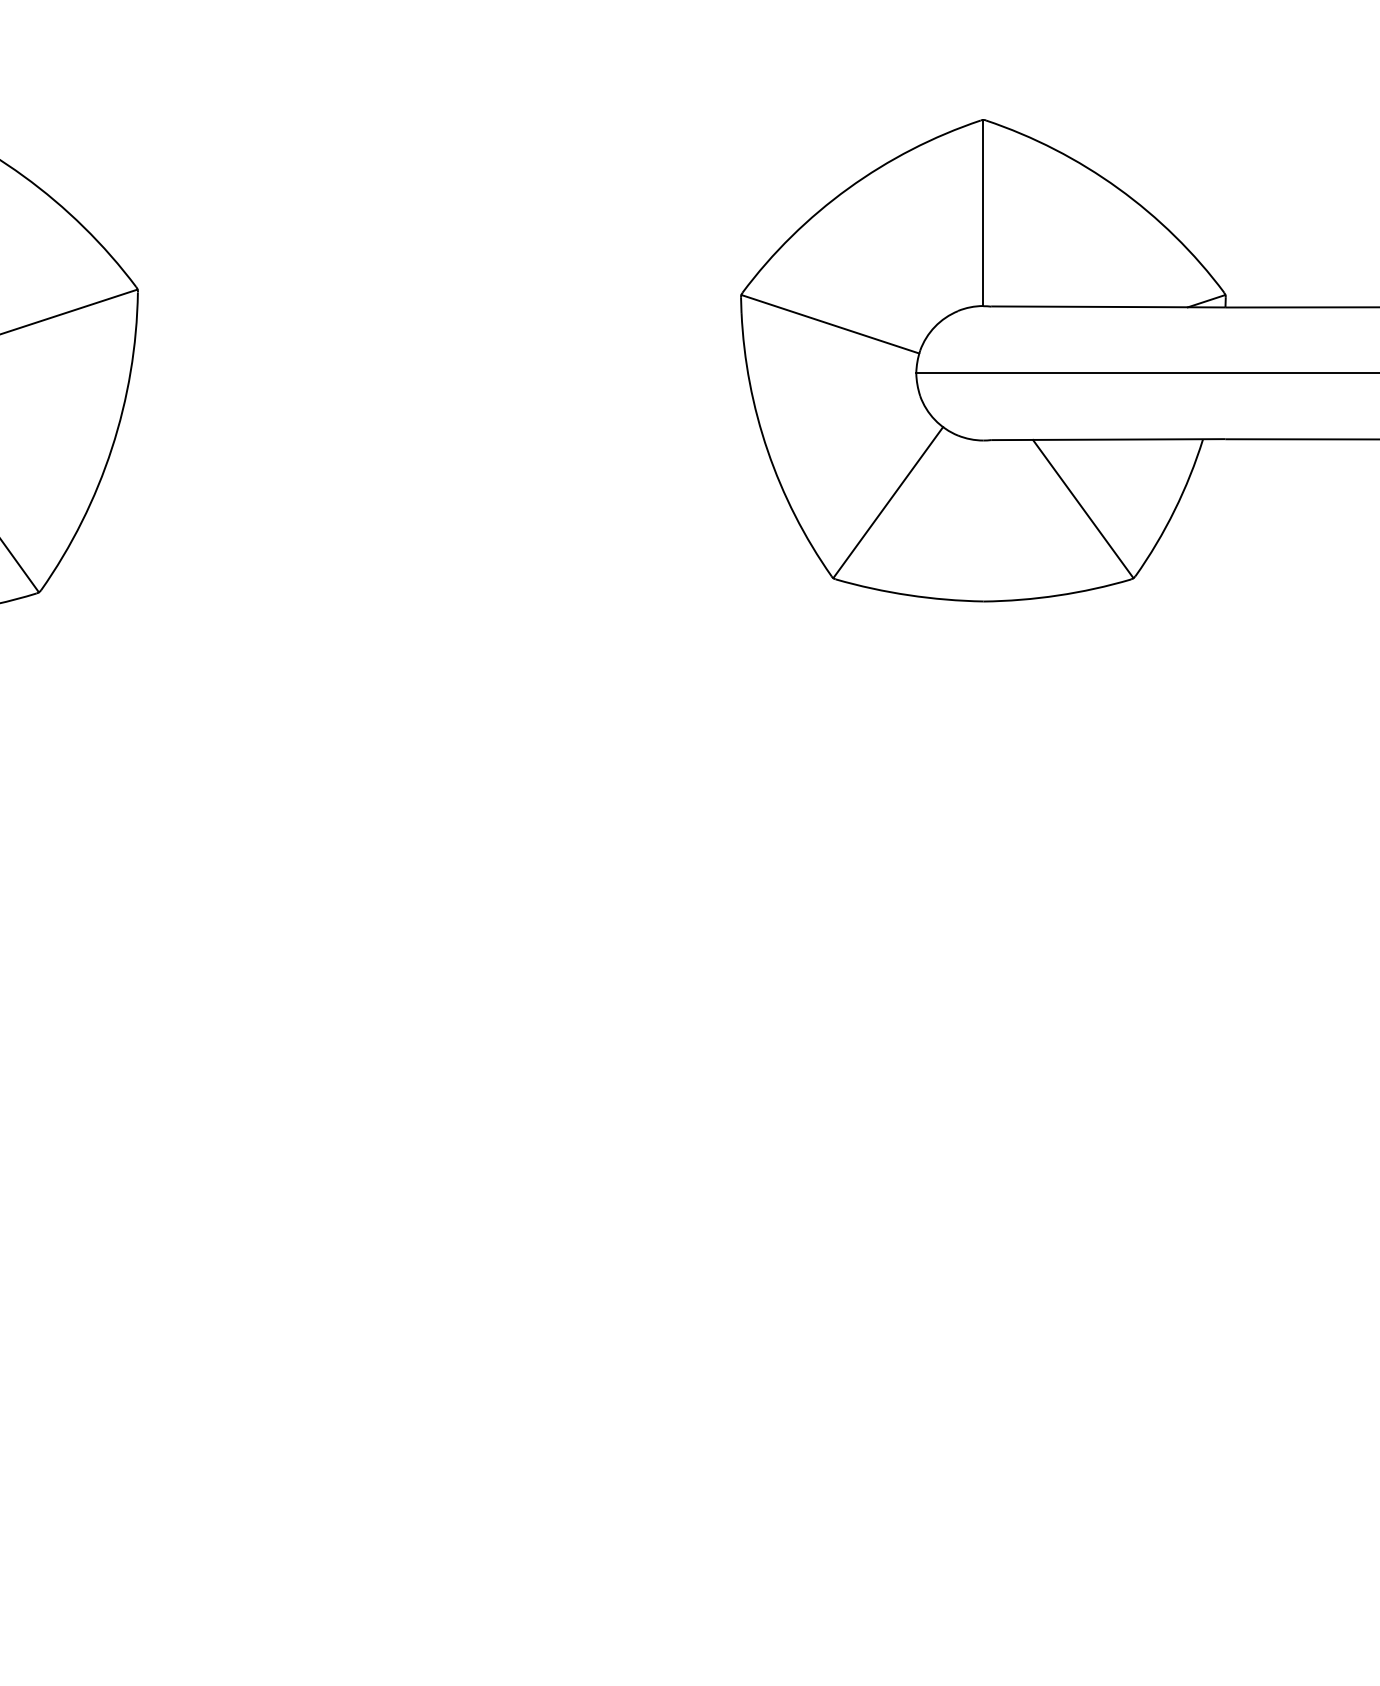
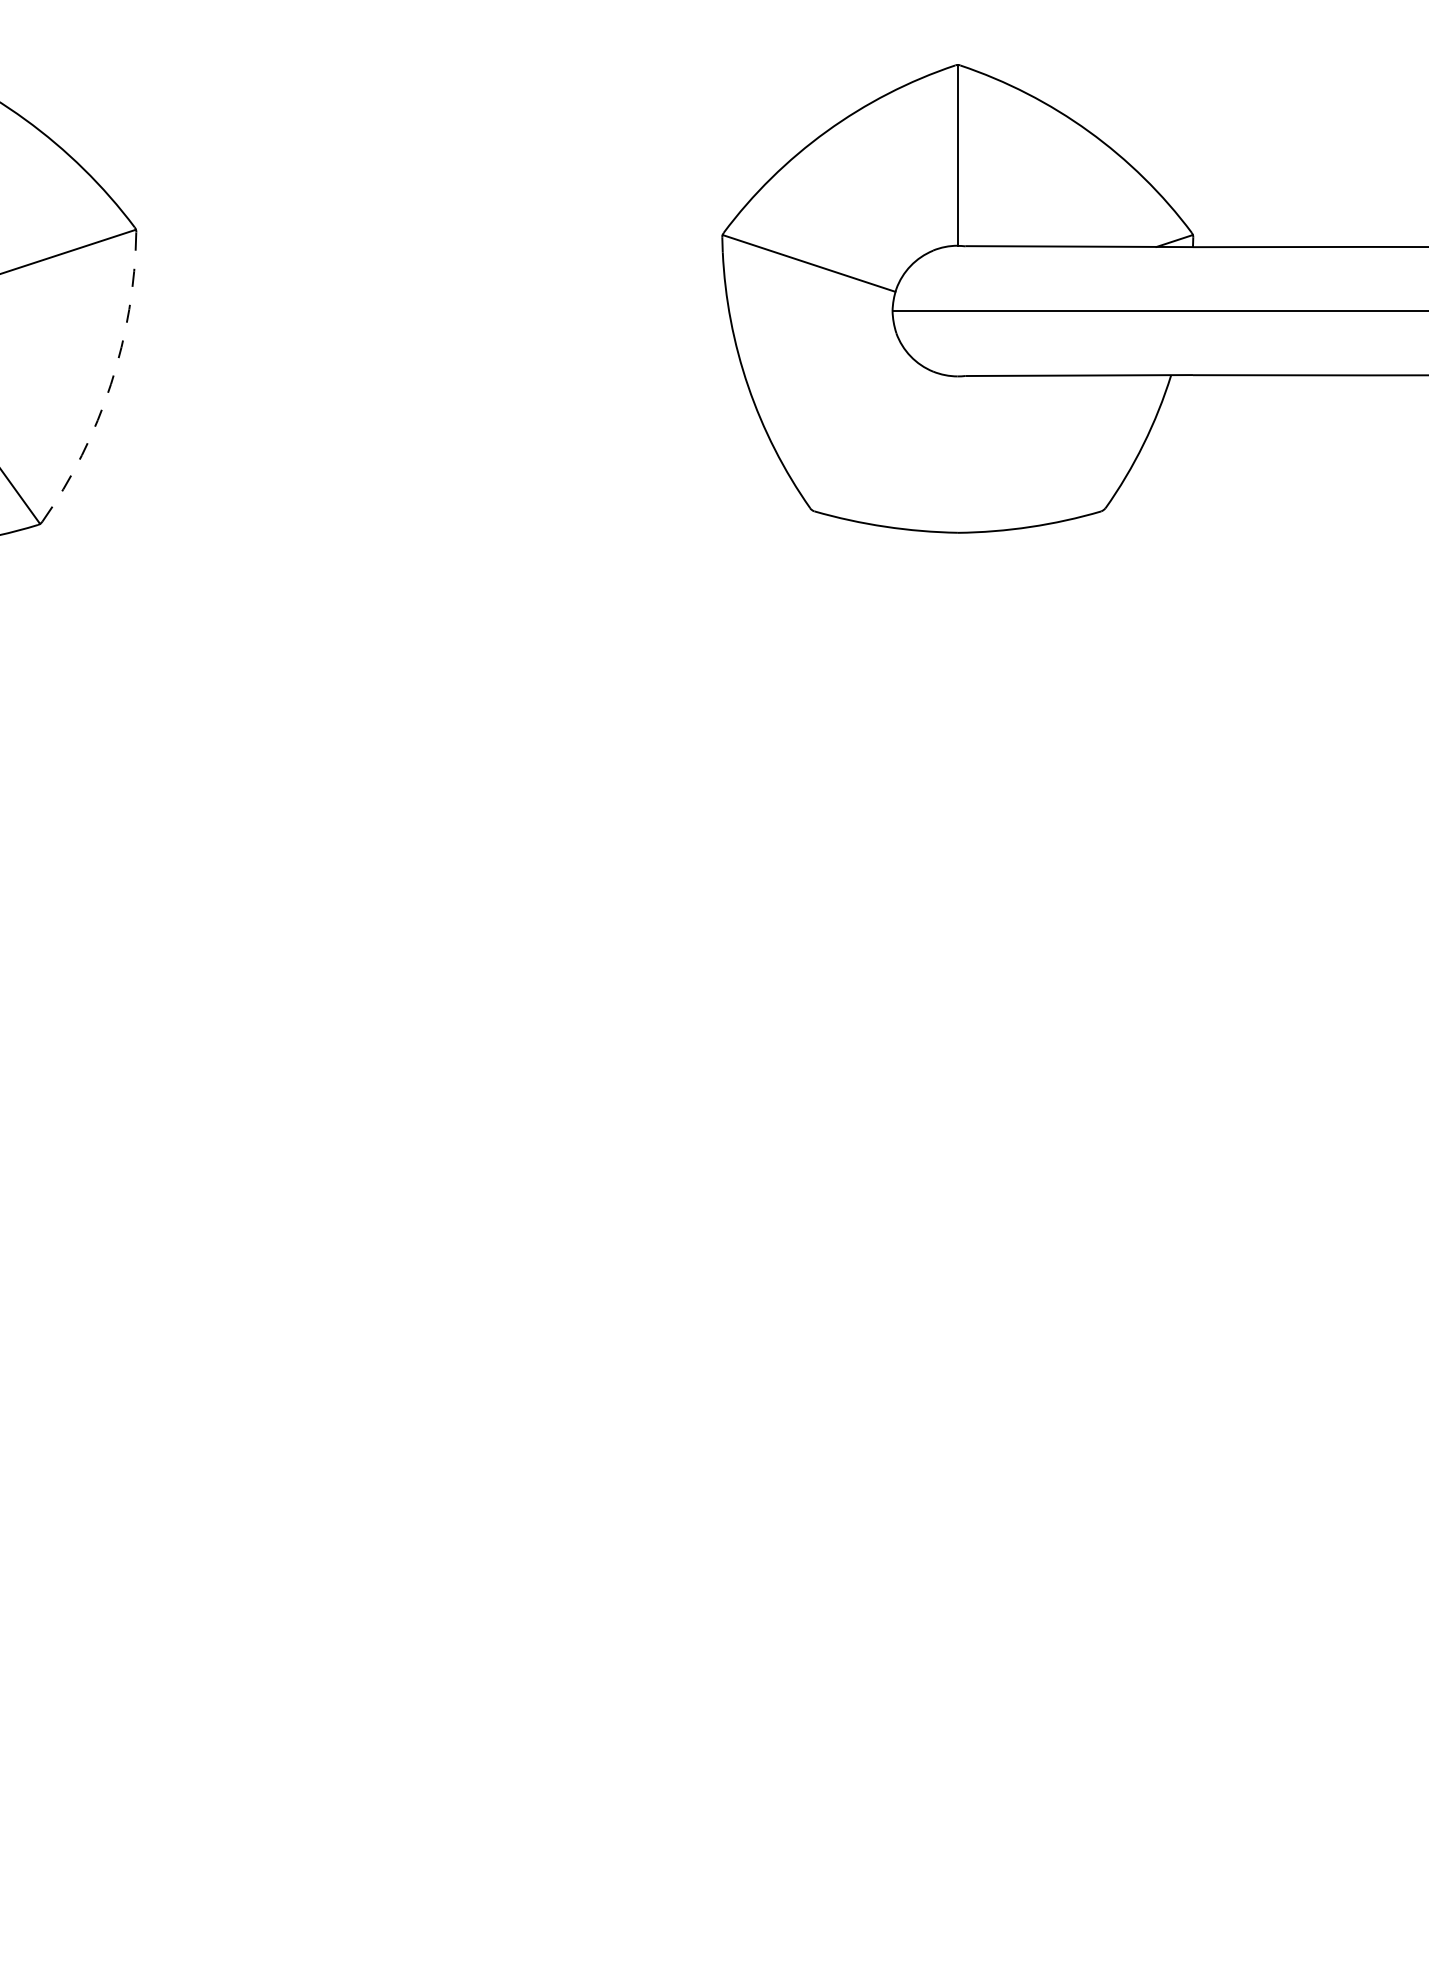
arc: (112, 448) -> (111, 384), solid -> dashed
line: (887, 502) -> (864, 436), removed
line: (1082, 508) -> (1054, 442), removed

